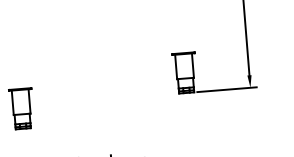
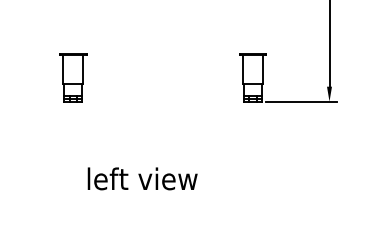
part: (21, 108) -> (73, 77), moved

